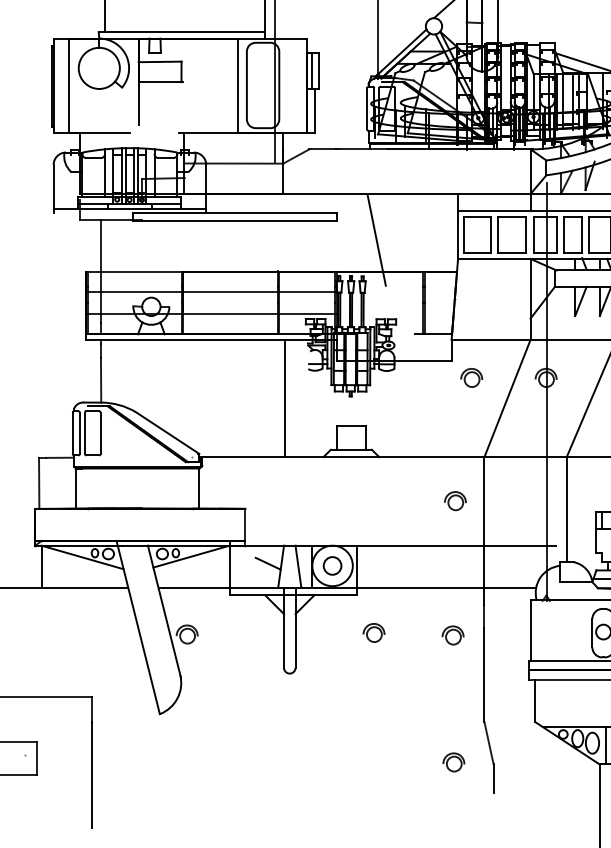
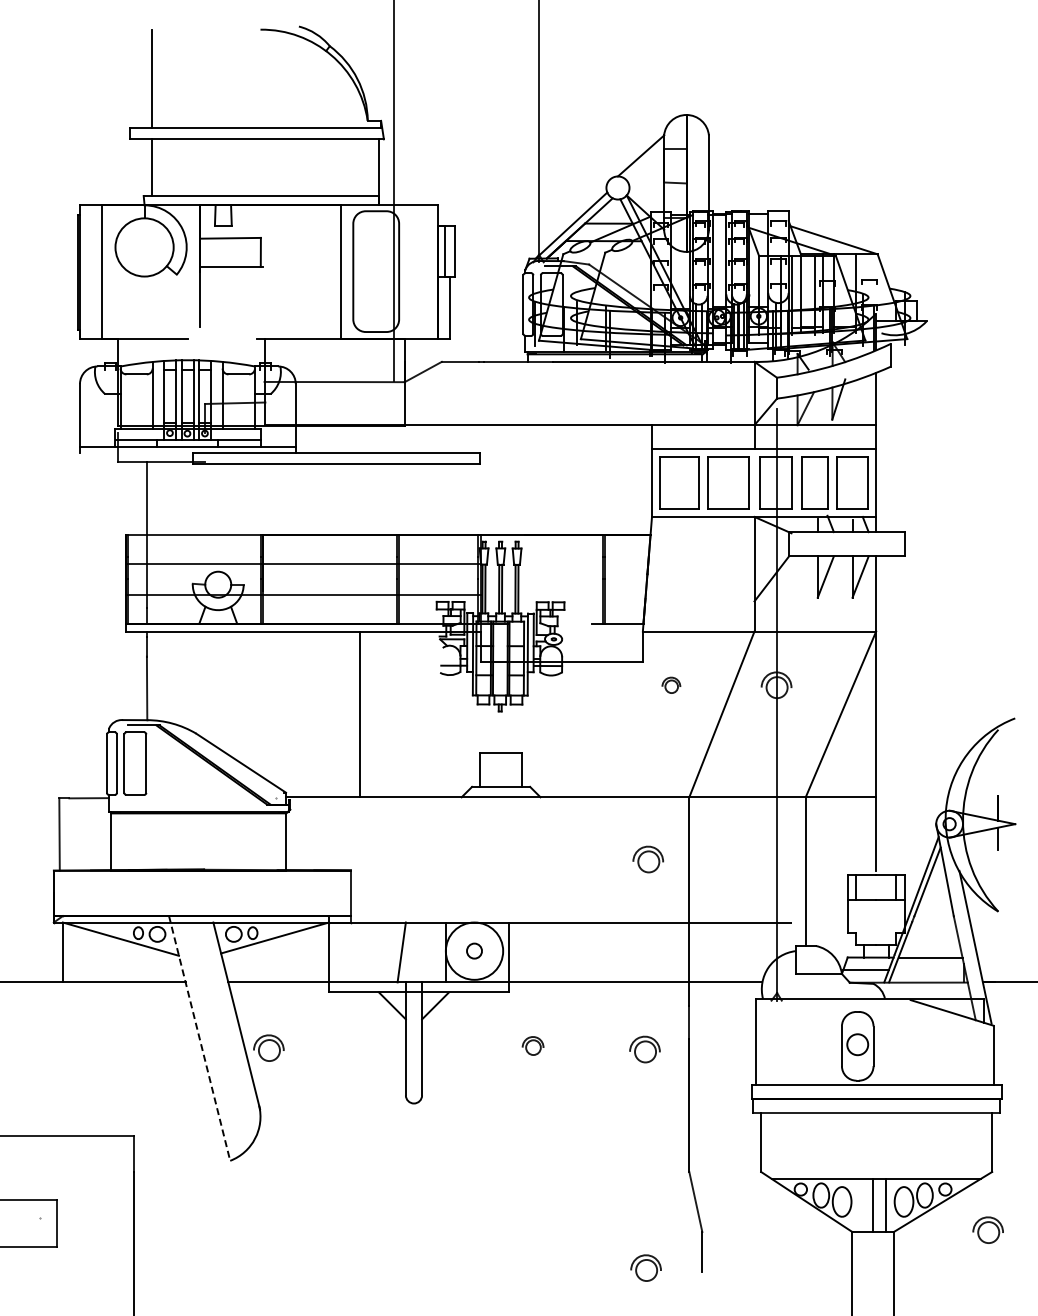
line: (376, 239) -> (536, 489), removed
part: (471, 378) -> (671, 685), size x0.6
line: (284, 398) -> (359, 714), moved
line: (268, 563) -> (383, 947), removed
circle: (332, 565) -> (474, 950), size x0.6
line: (298, 566) -> (426, 952), removed
line: (138, 627) -> (199, 1038), solid -> dashed
part: (373, 632) -> (532, 1045), size x0.7
line: (605, 745) -> (860, 1205), removed
part: (453, 761) -> (645, 1267), moved

